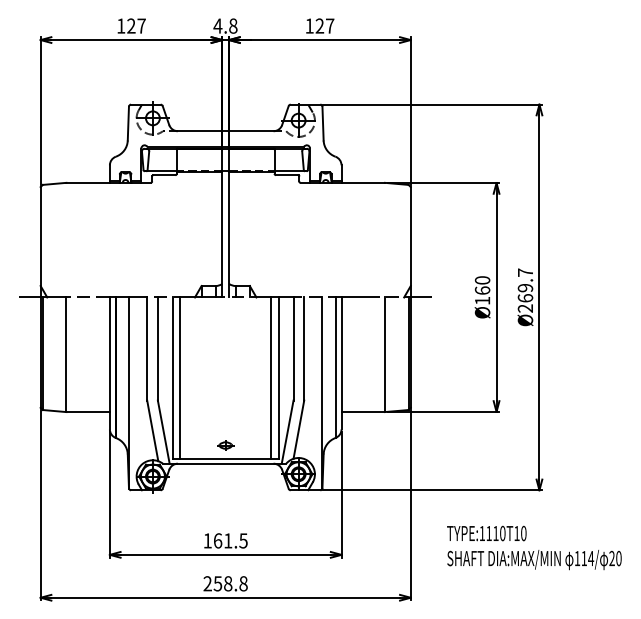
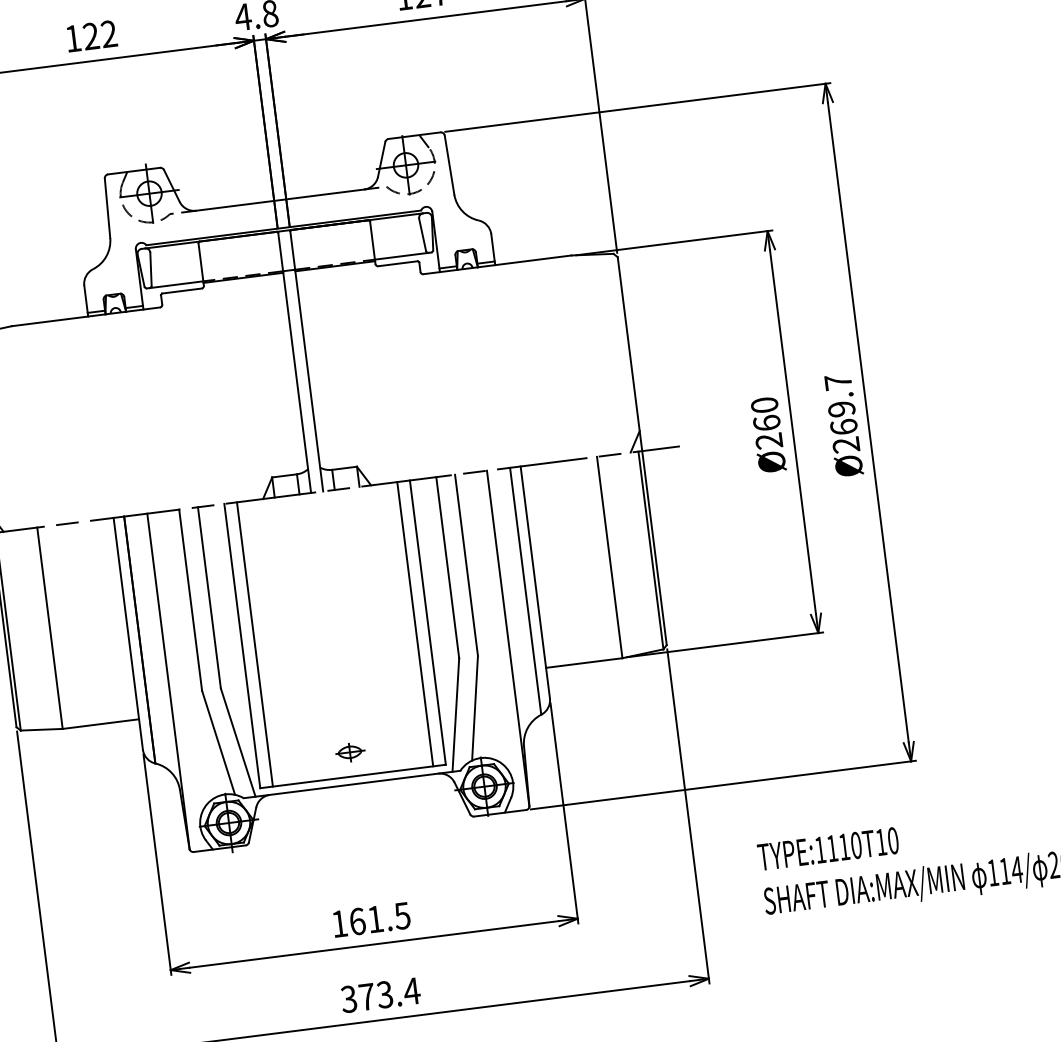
text: (141, 25) -> (108, 33), 127 -> 122
text: (481, 300) -> (767, 440), Ø160 -> Ø260
text: (225, 583) -> (380, 994), 258.8 -> 373.4

